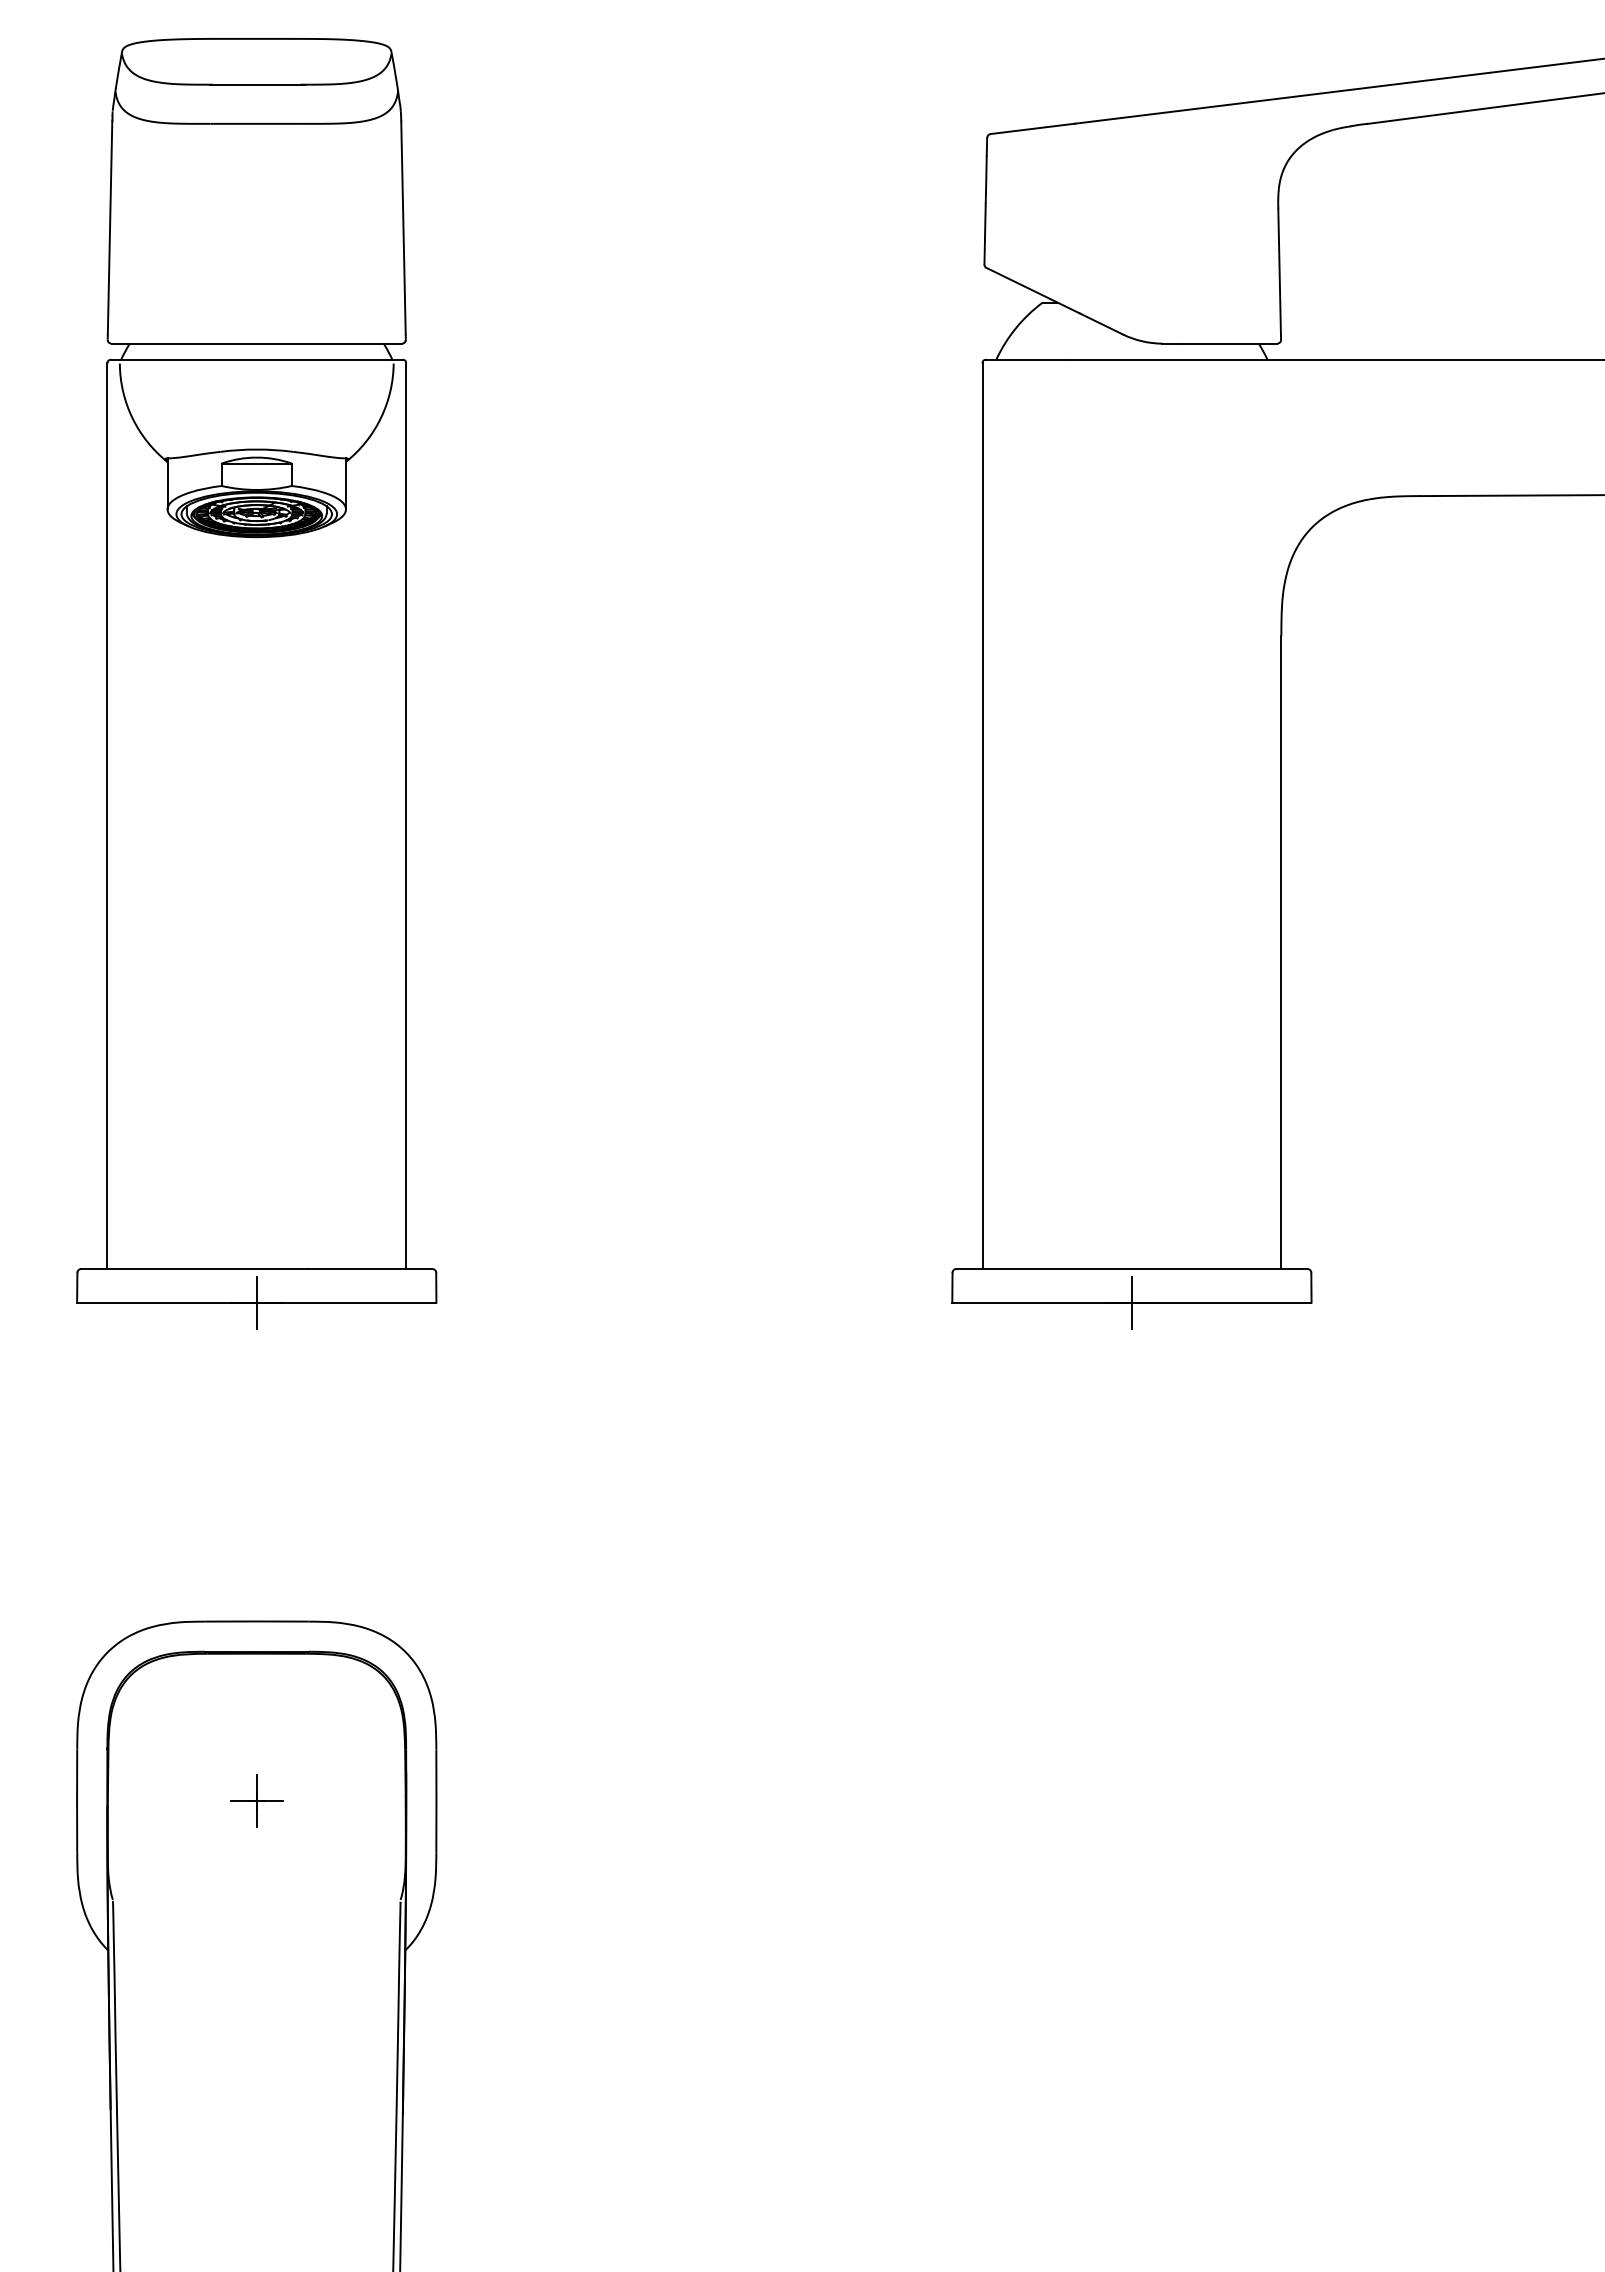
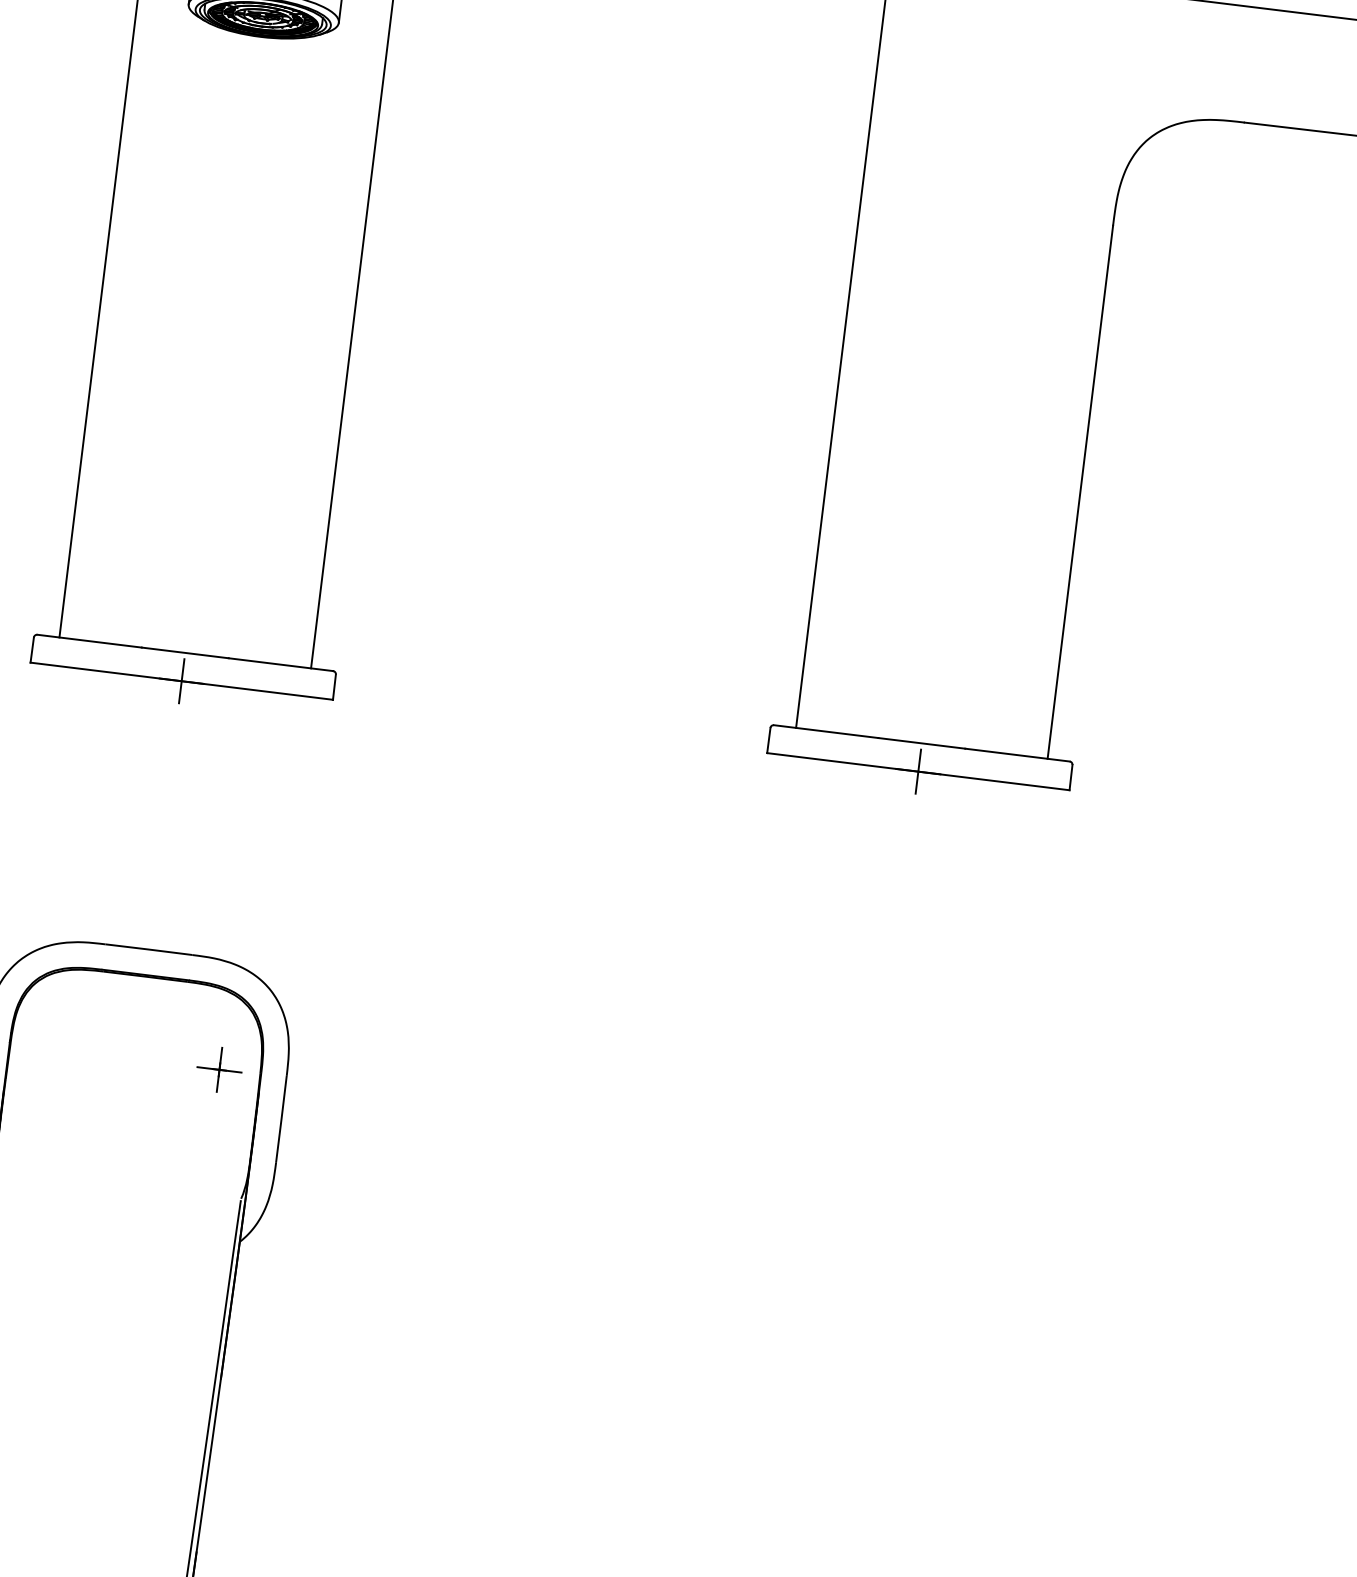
part: (256, 1800) -> (219, 1069), moved

